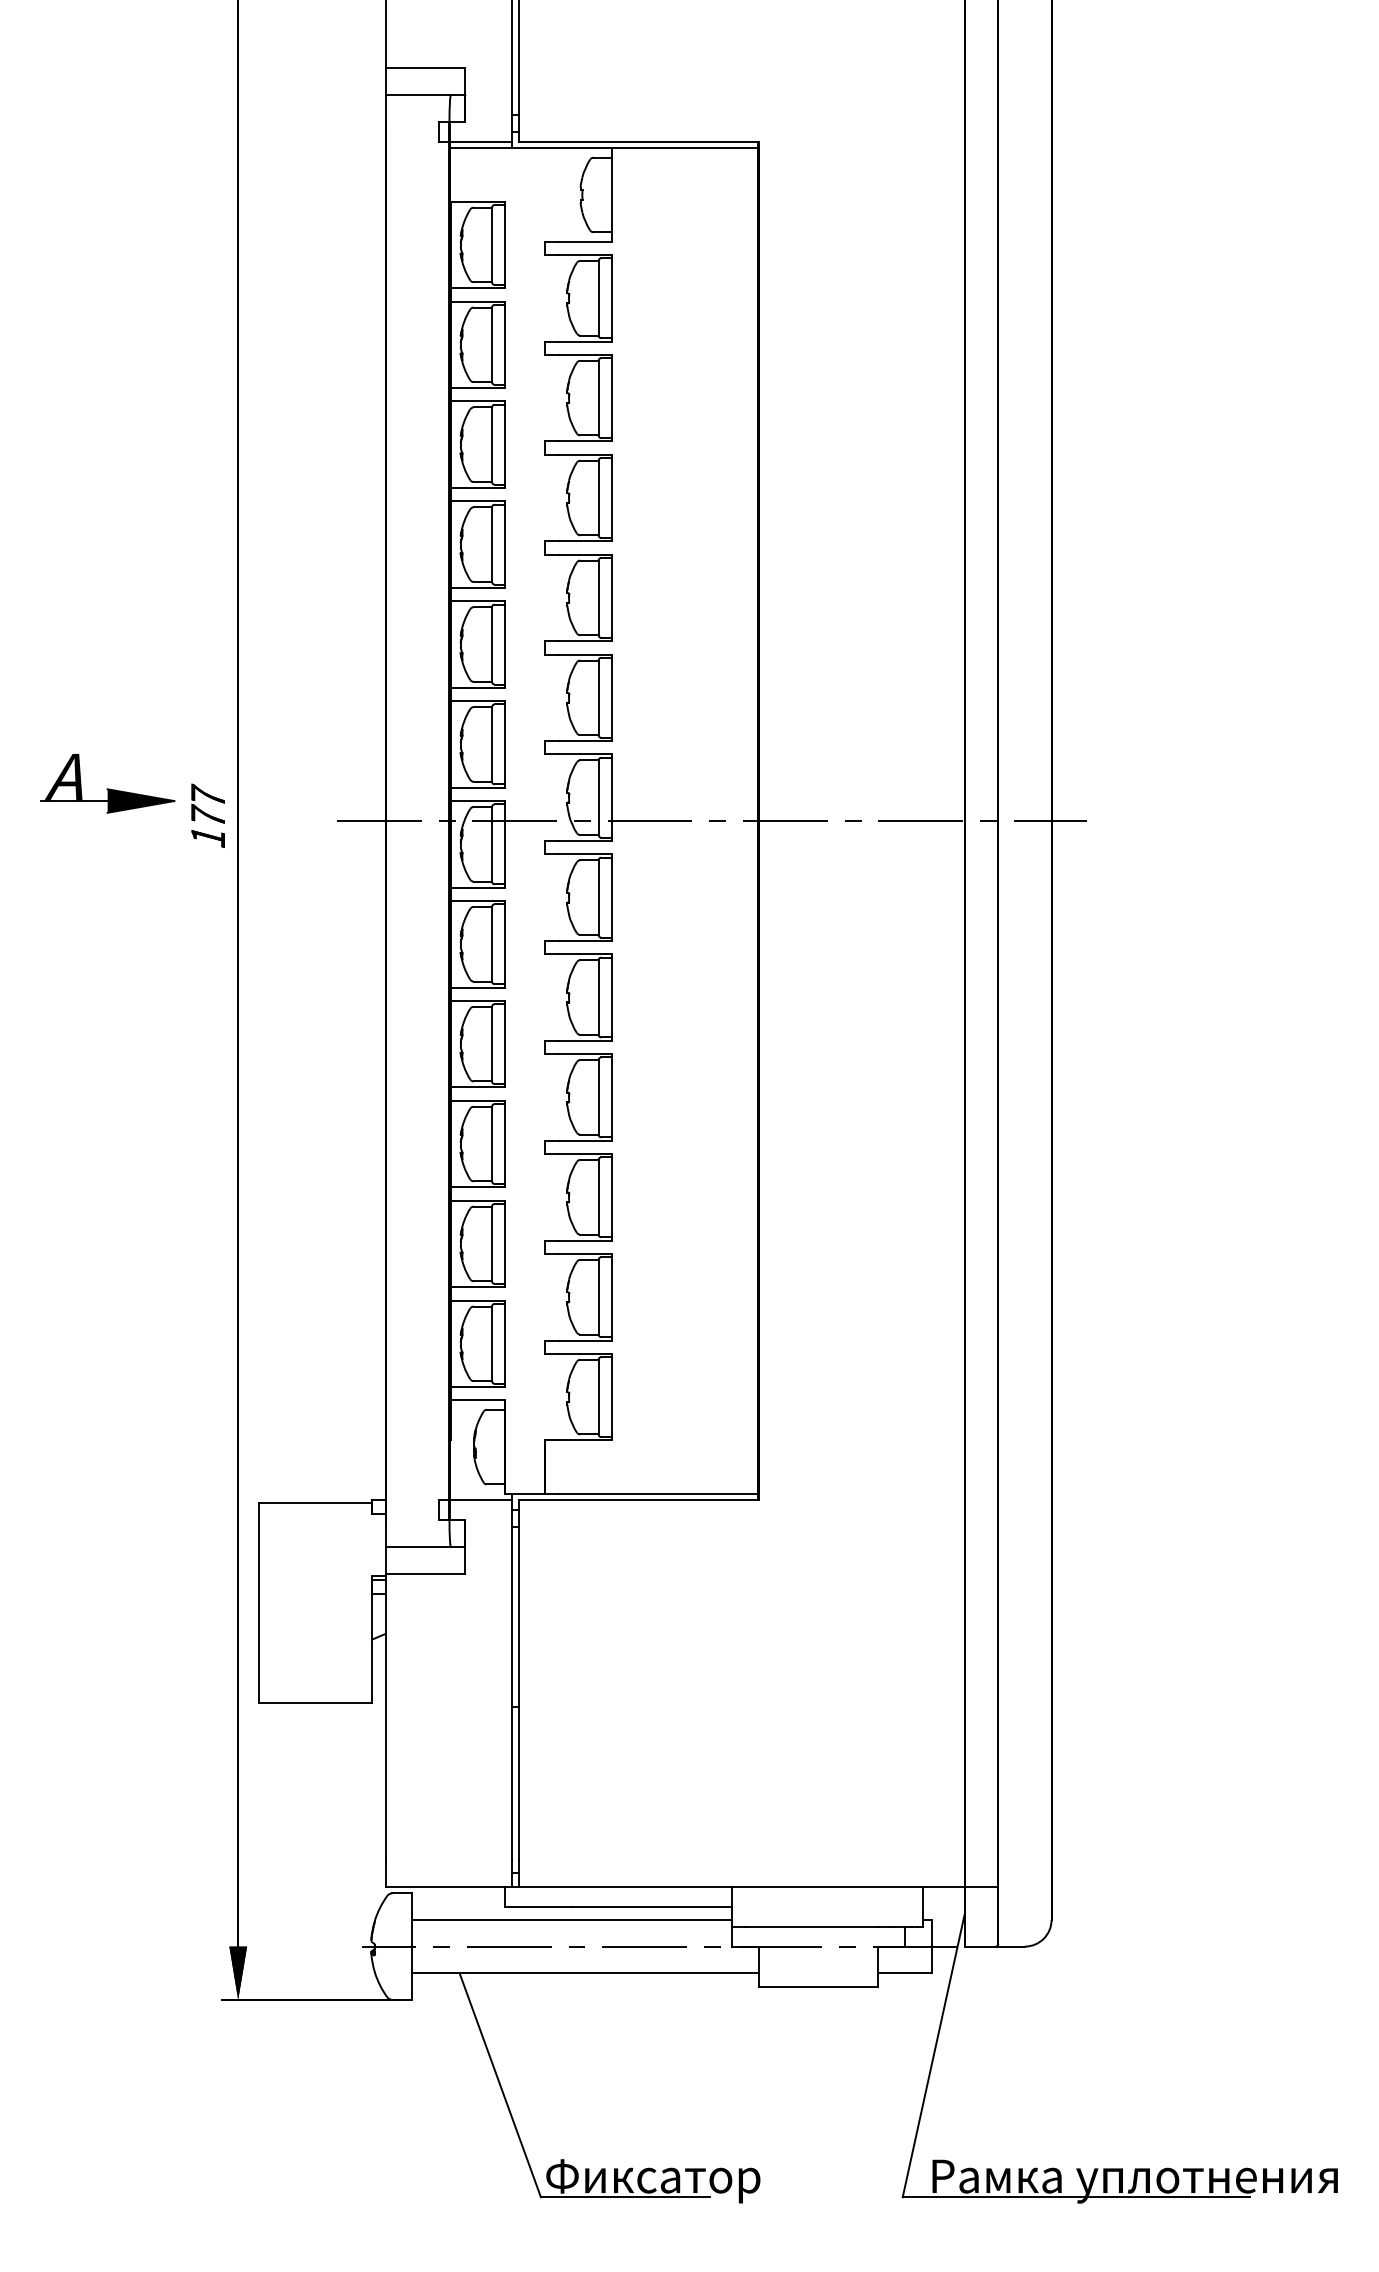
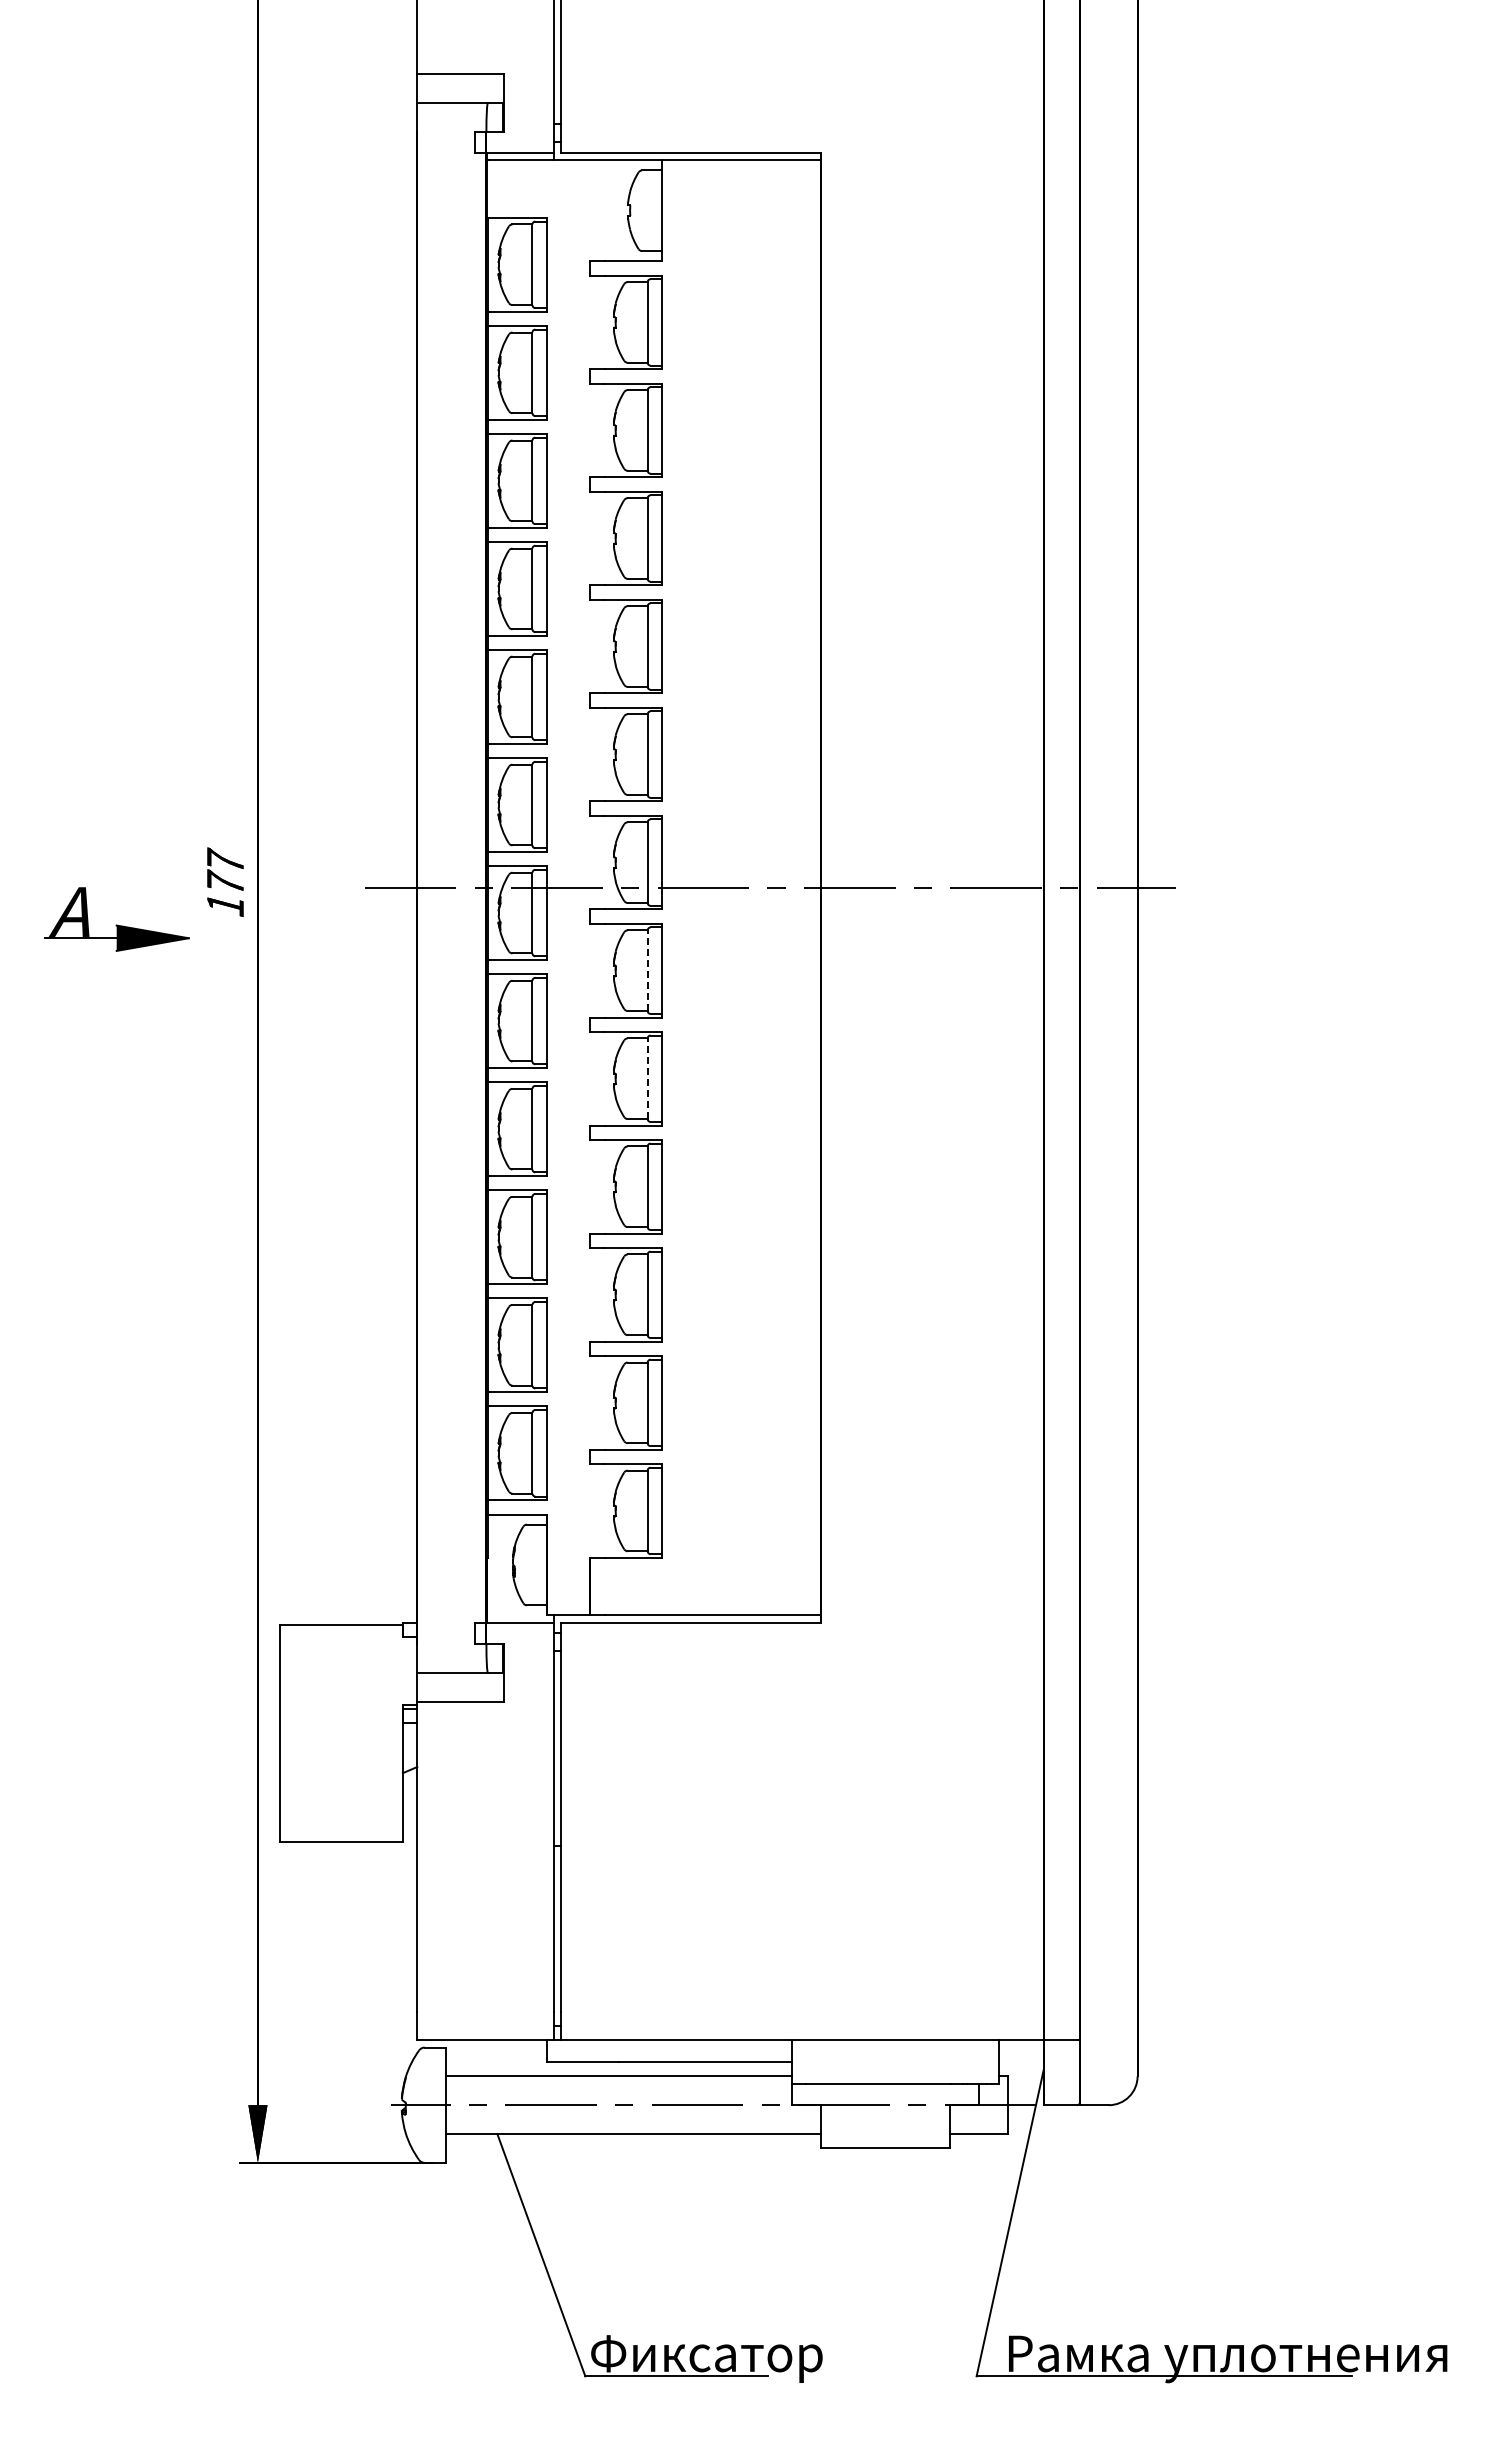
part: (107, 783) -> (116, 919), moved
line: (598, 897) -> (647, 970), solid -> dashed
line: (598, 997) -> (647, 1078), solid -> dashed

